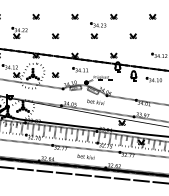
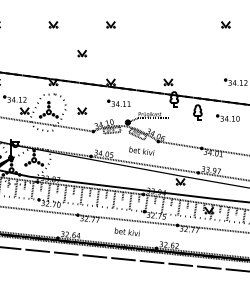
part: (103, 26) -> (153, 39), removed
part: (19, 32) -> (28, 48), removed
part: (132, 35) -> (195, 52), removed

